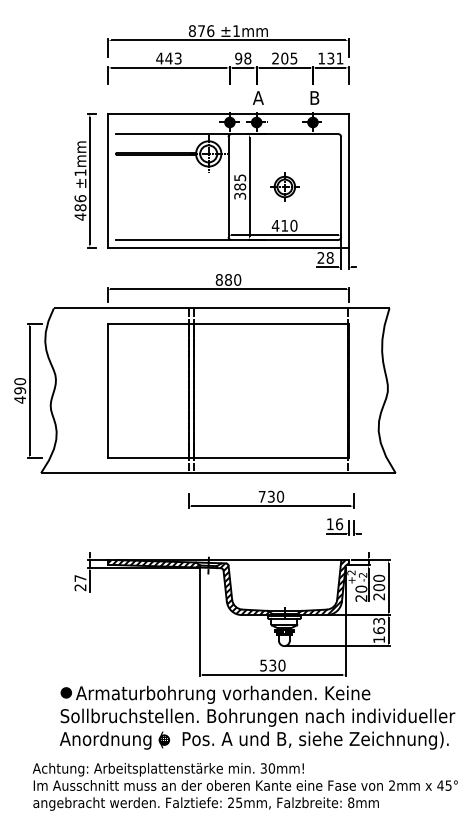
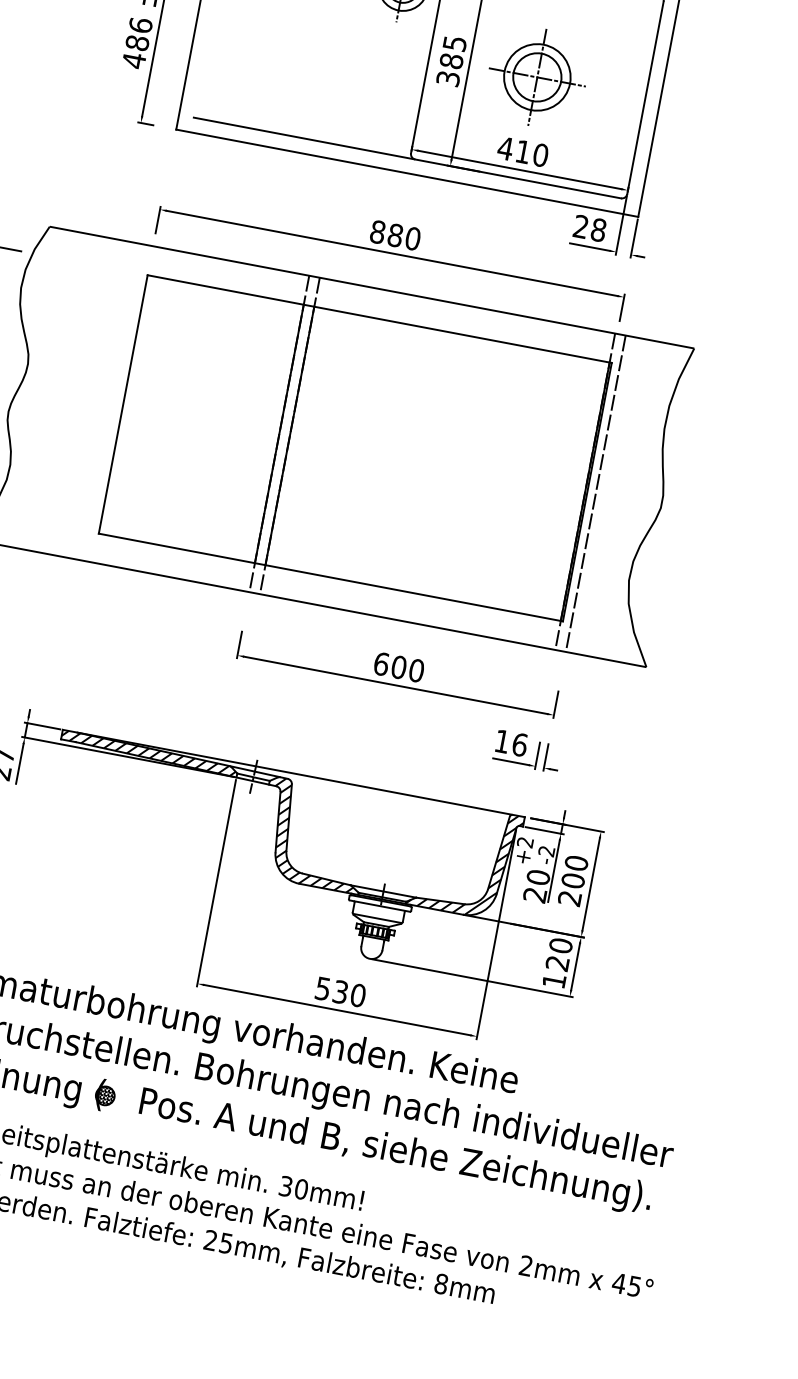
part: (284, 186) -> (536, 76), size x1.67
line: (353, 390) -> (595, 493), added
text: (266, 496) -> (389, 665), 730 -> 600
text: (379, 625) -> (560, 953), 163 -> 120

